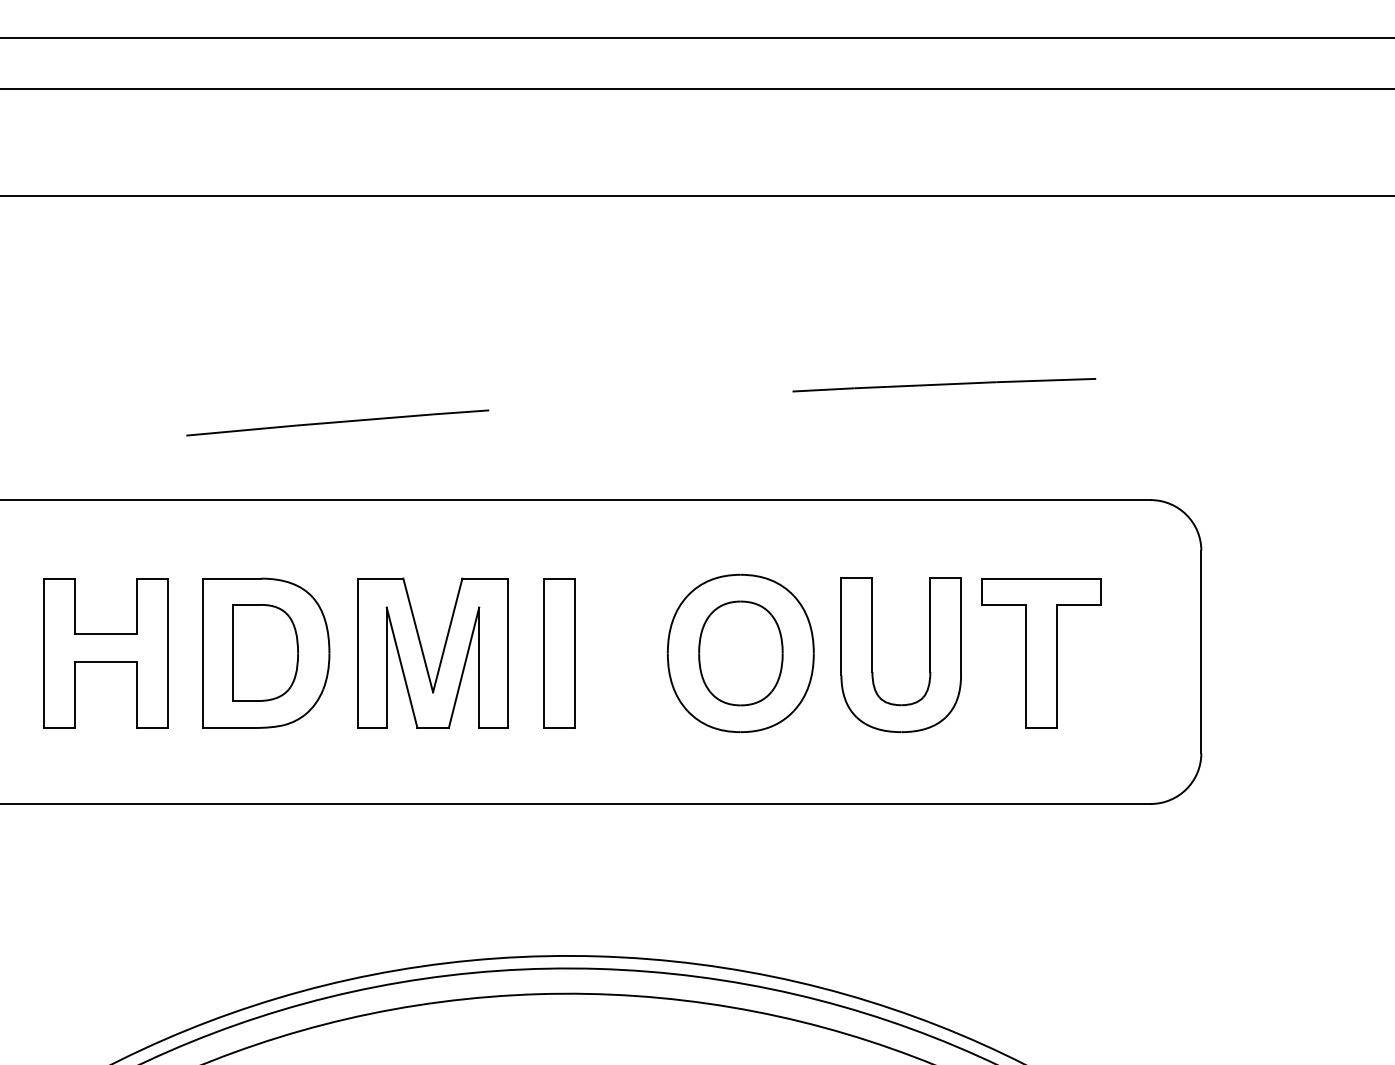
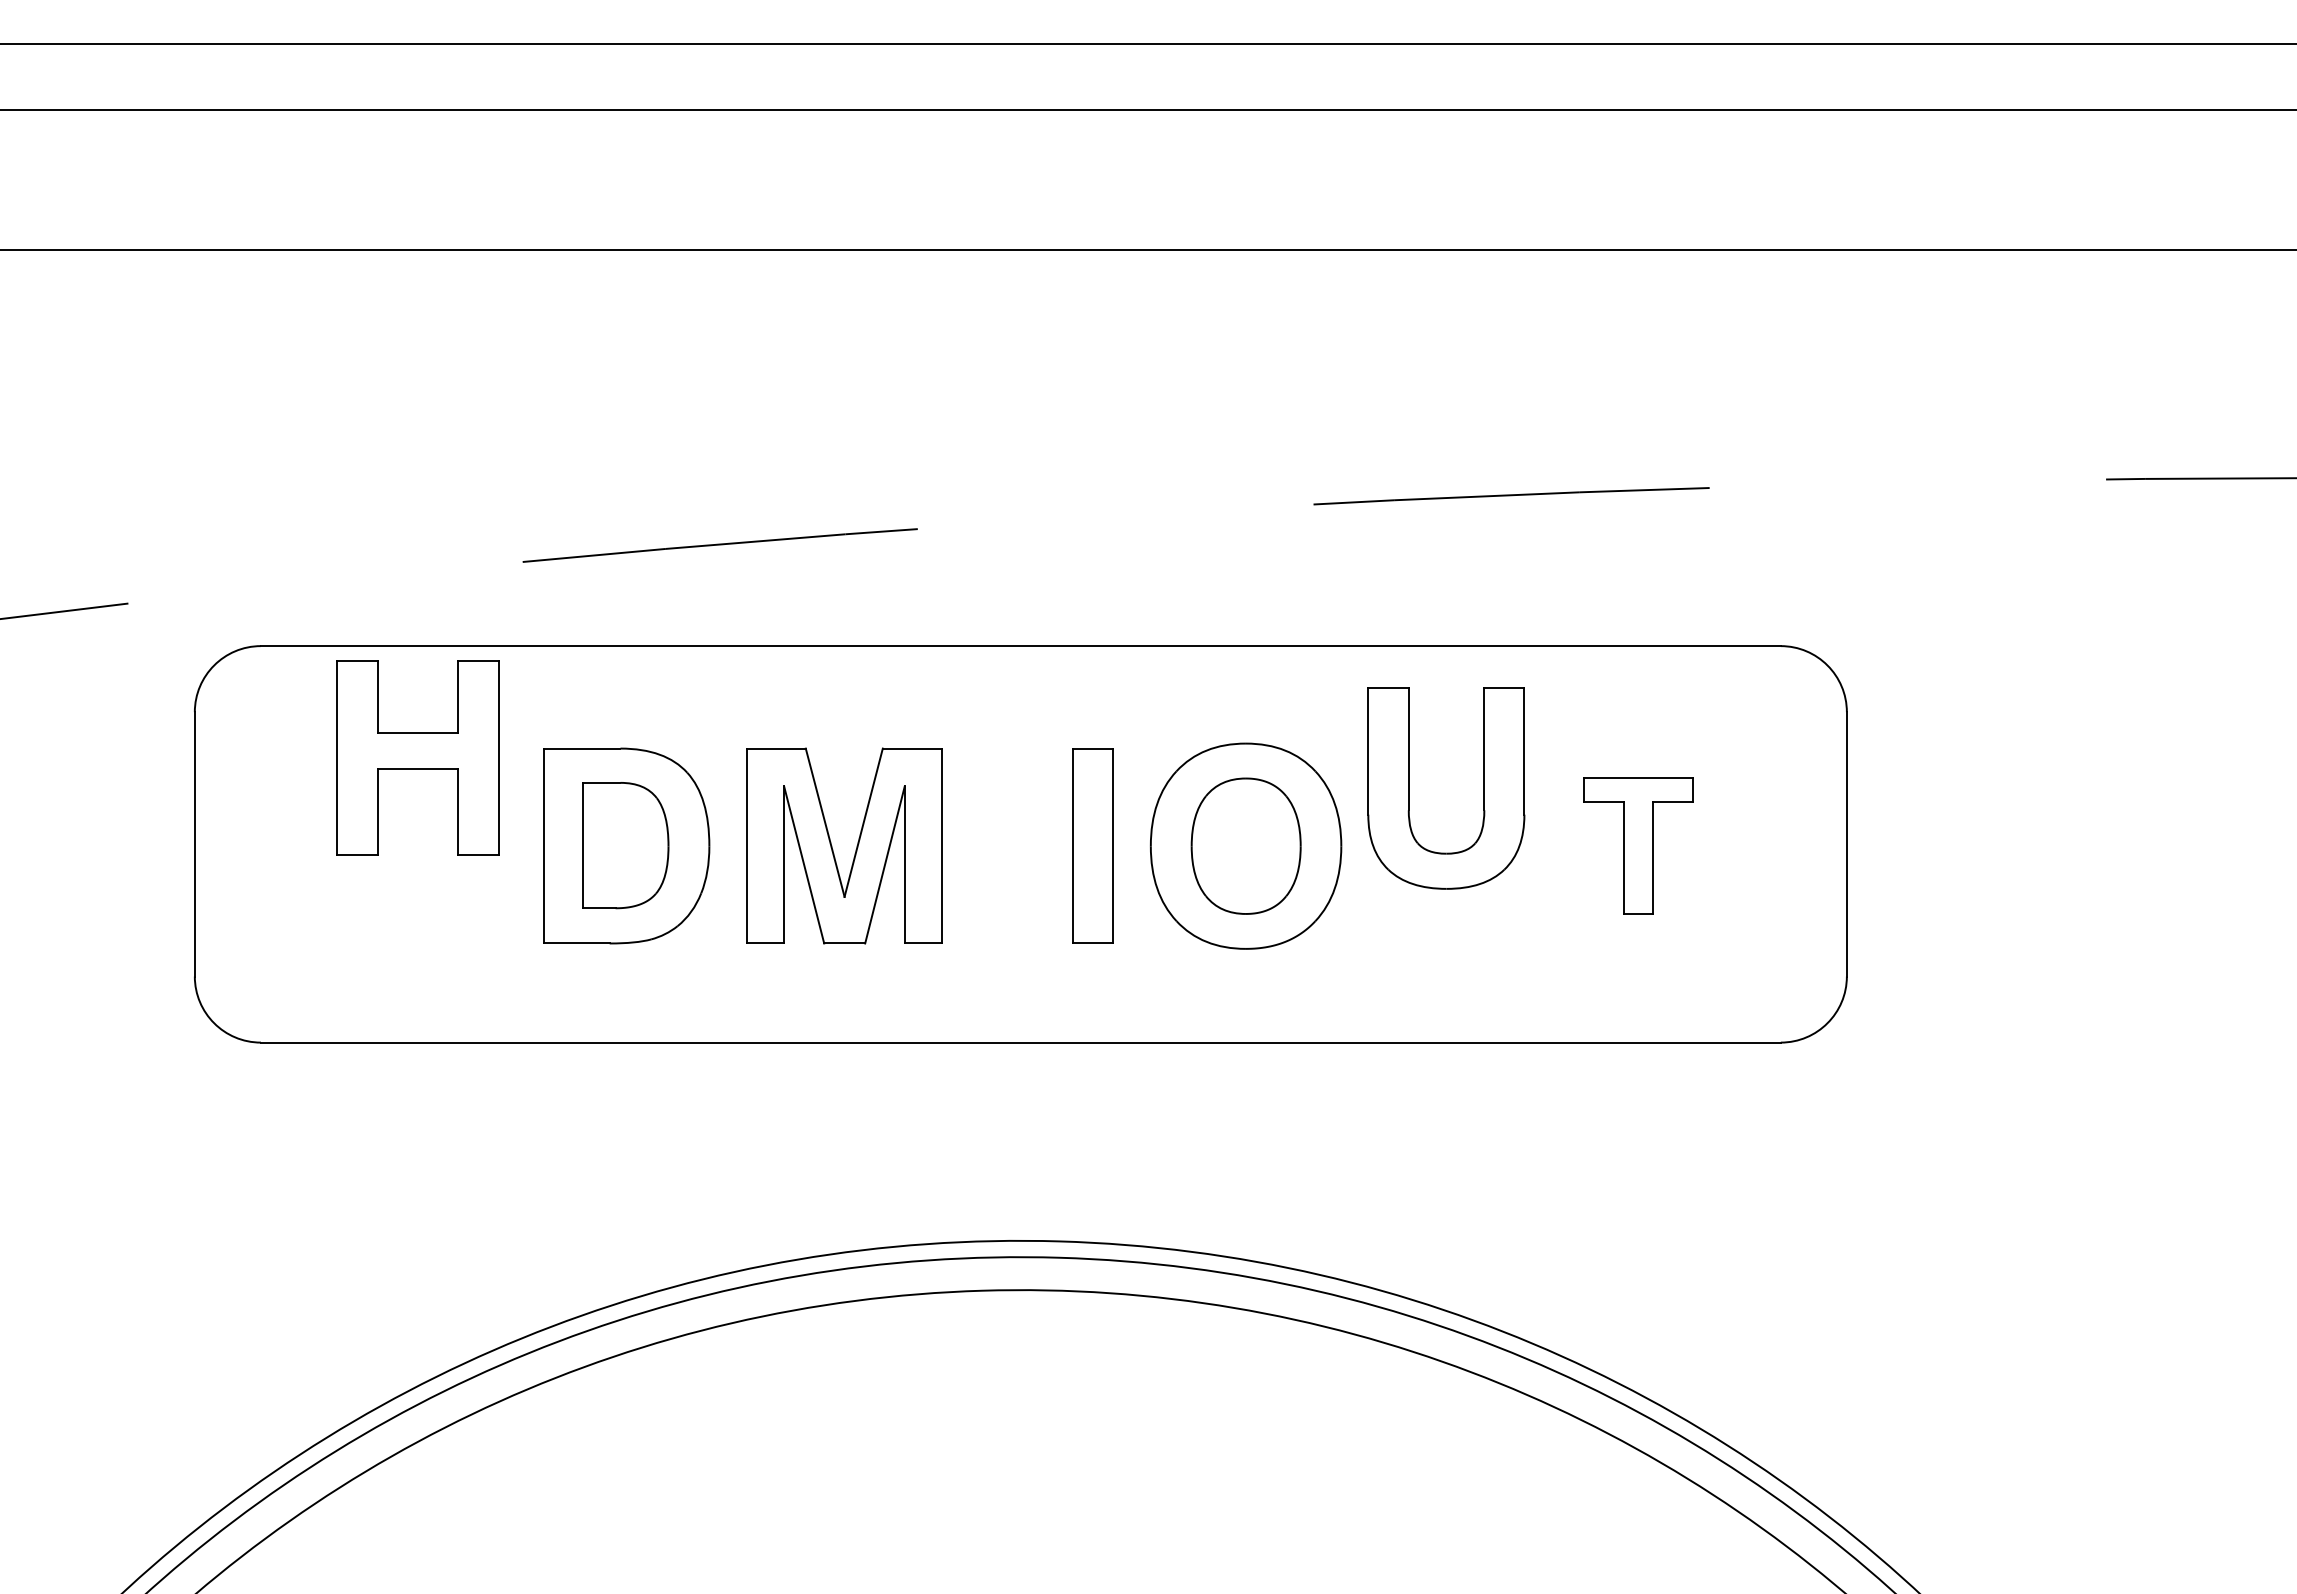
part: (105, 652) -> (417, 757), moved
part: (559, 652) -> (1092, 845), moved
part: (1041, 652) -> (1638, 845), size x0.7
part: (872, 655) -> (1409, 788), moved

